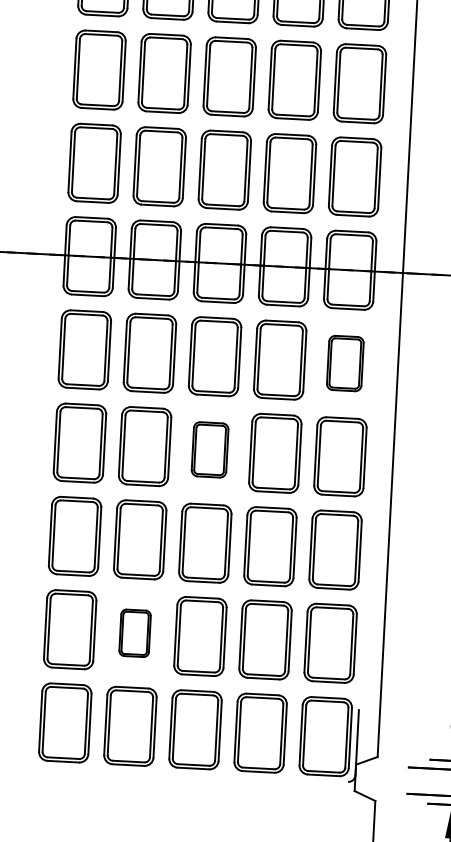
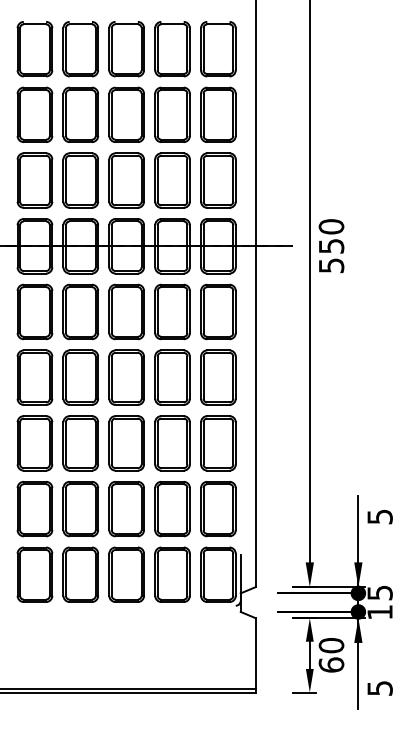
part: (345, 362) -> (218, 311), size x1.43
part: (209, 449) -> (126, 377), size x1.43
part: (134, 633) -> (80, 509), size x1.67

